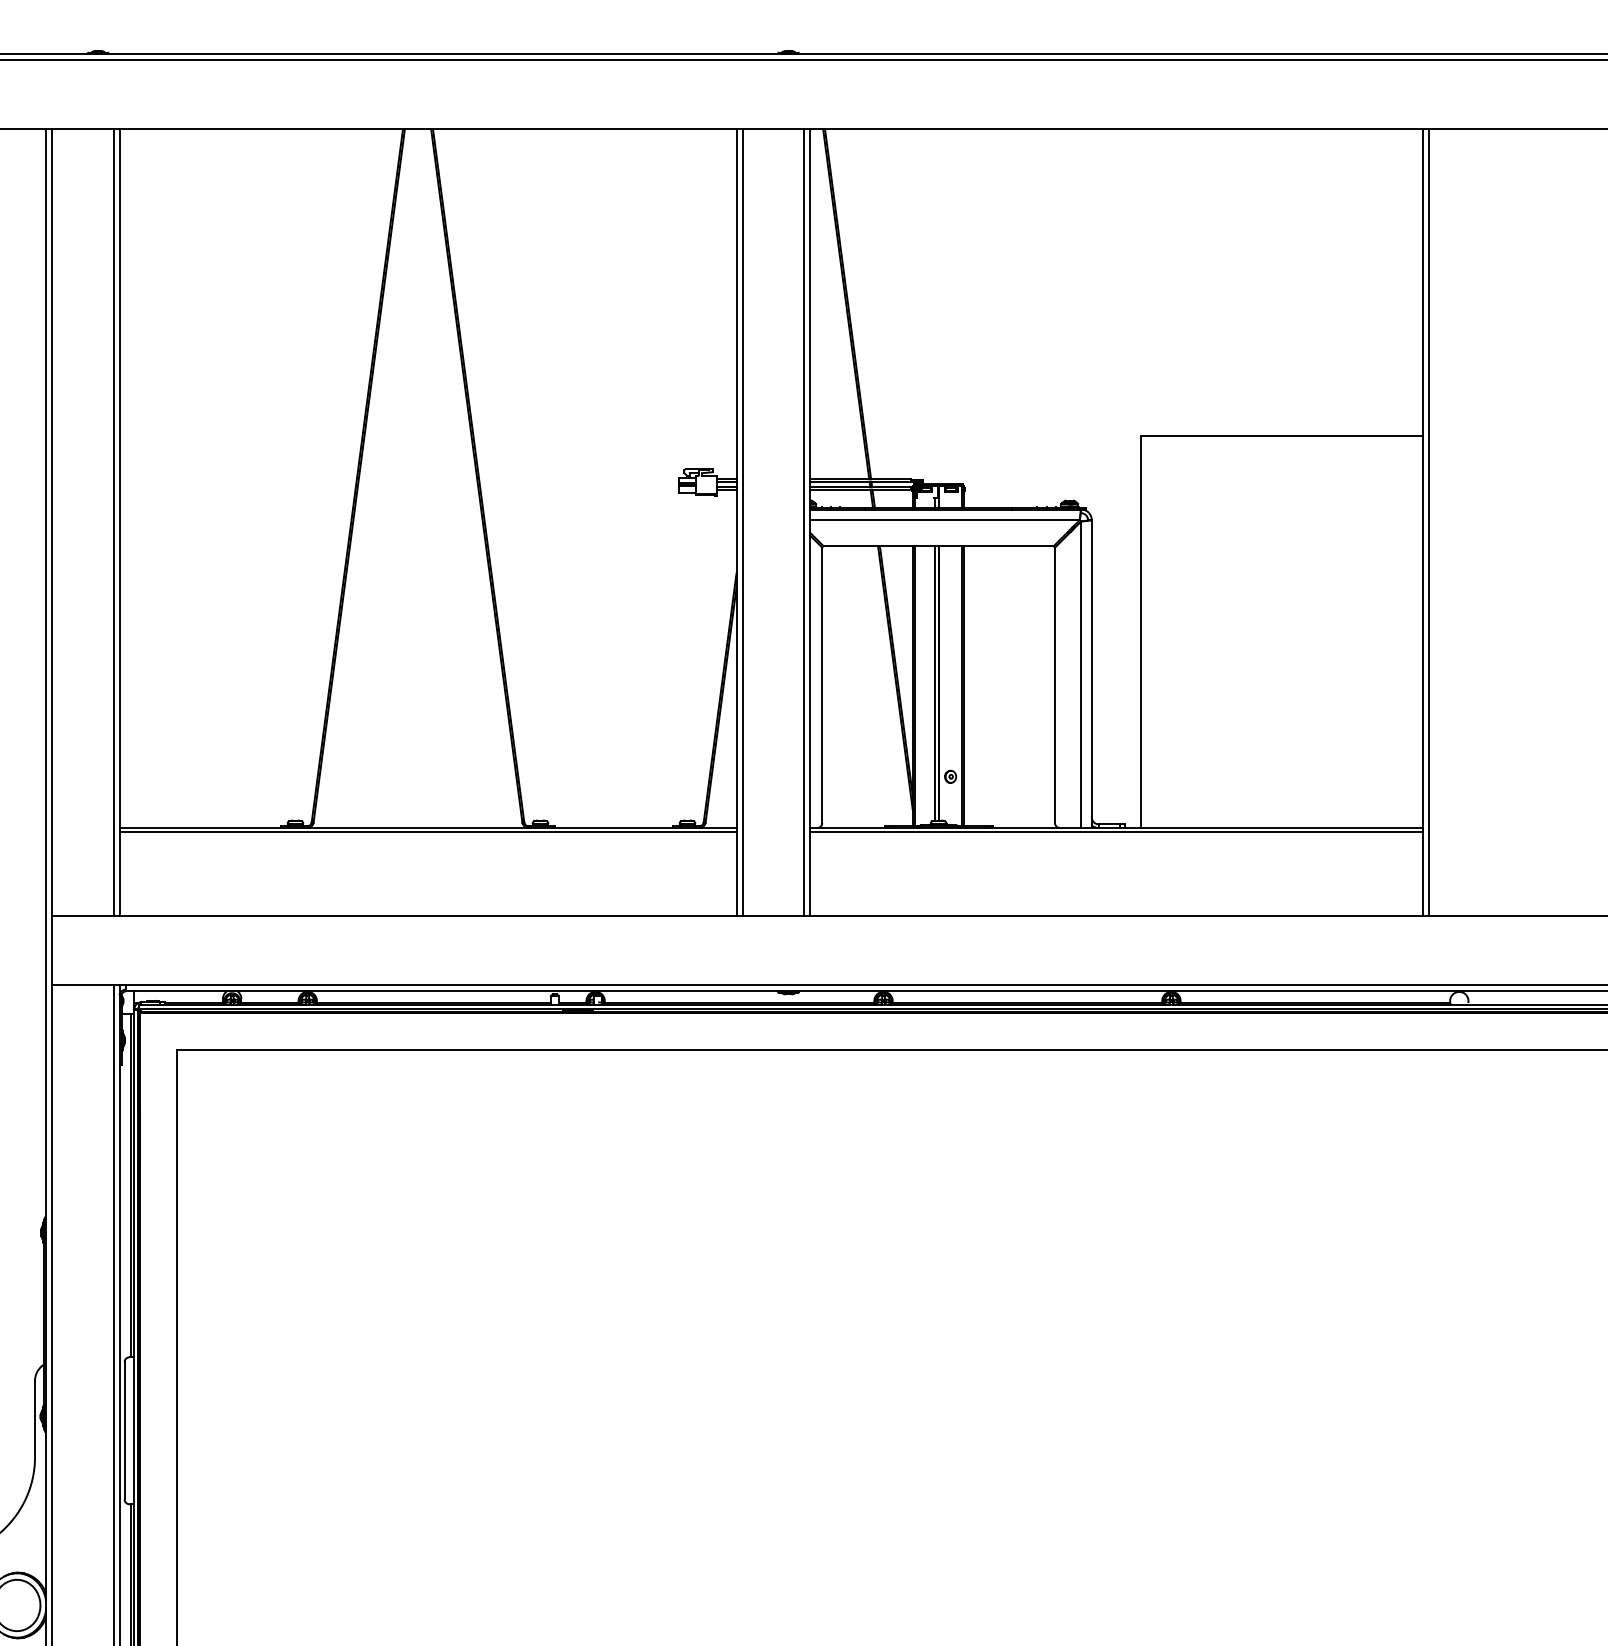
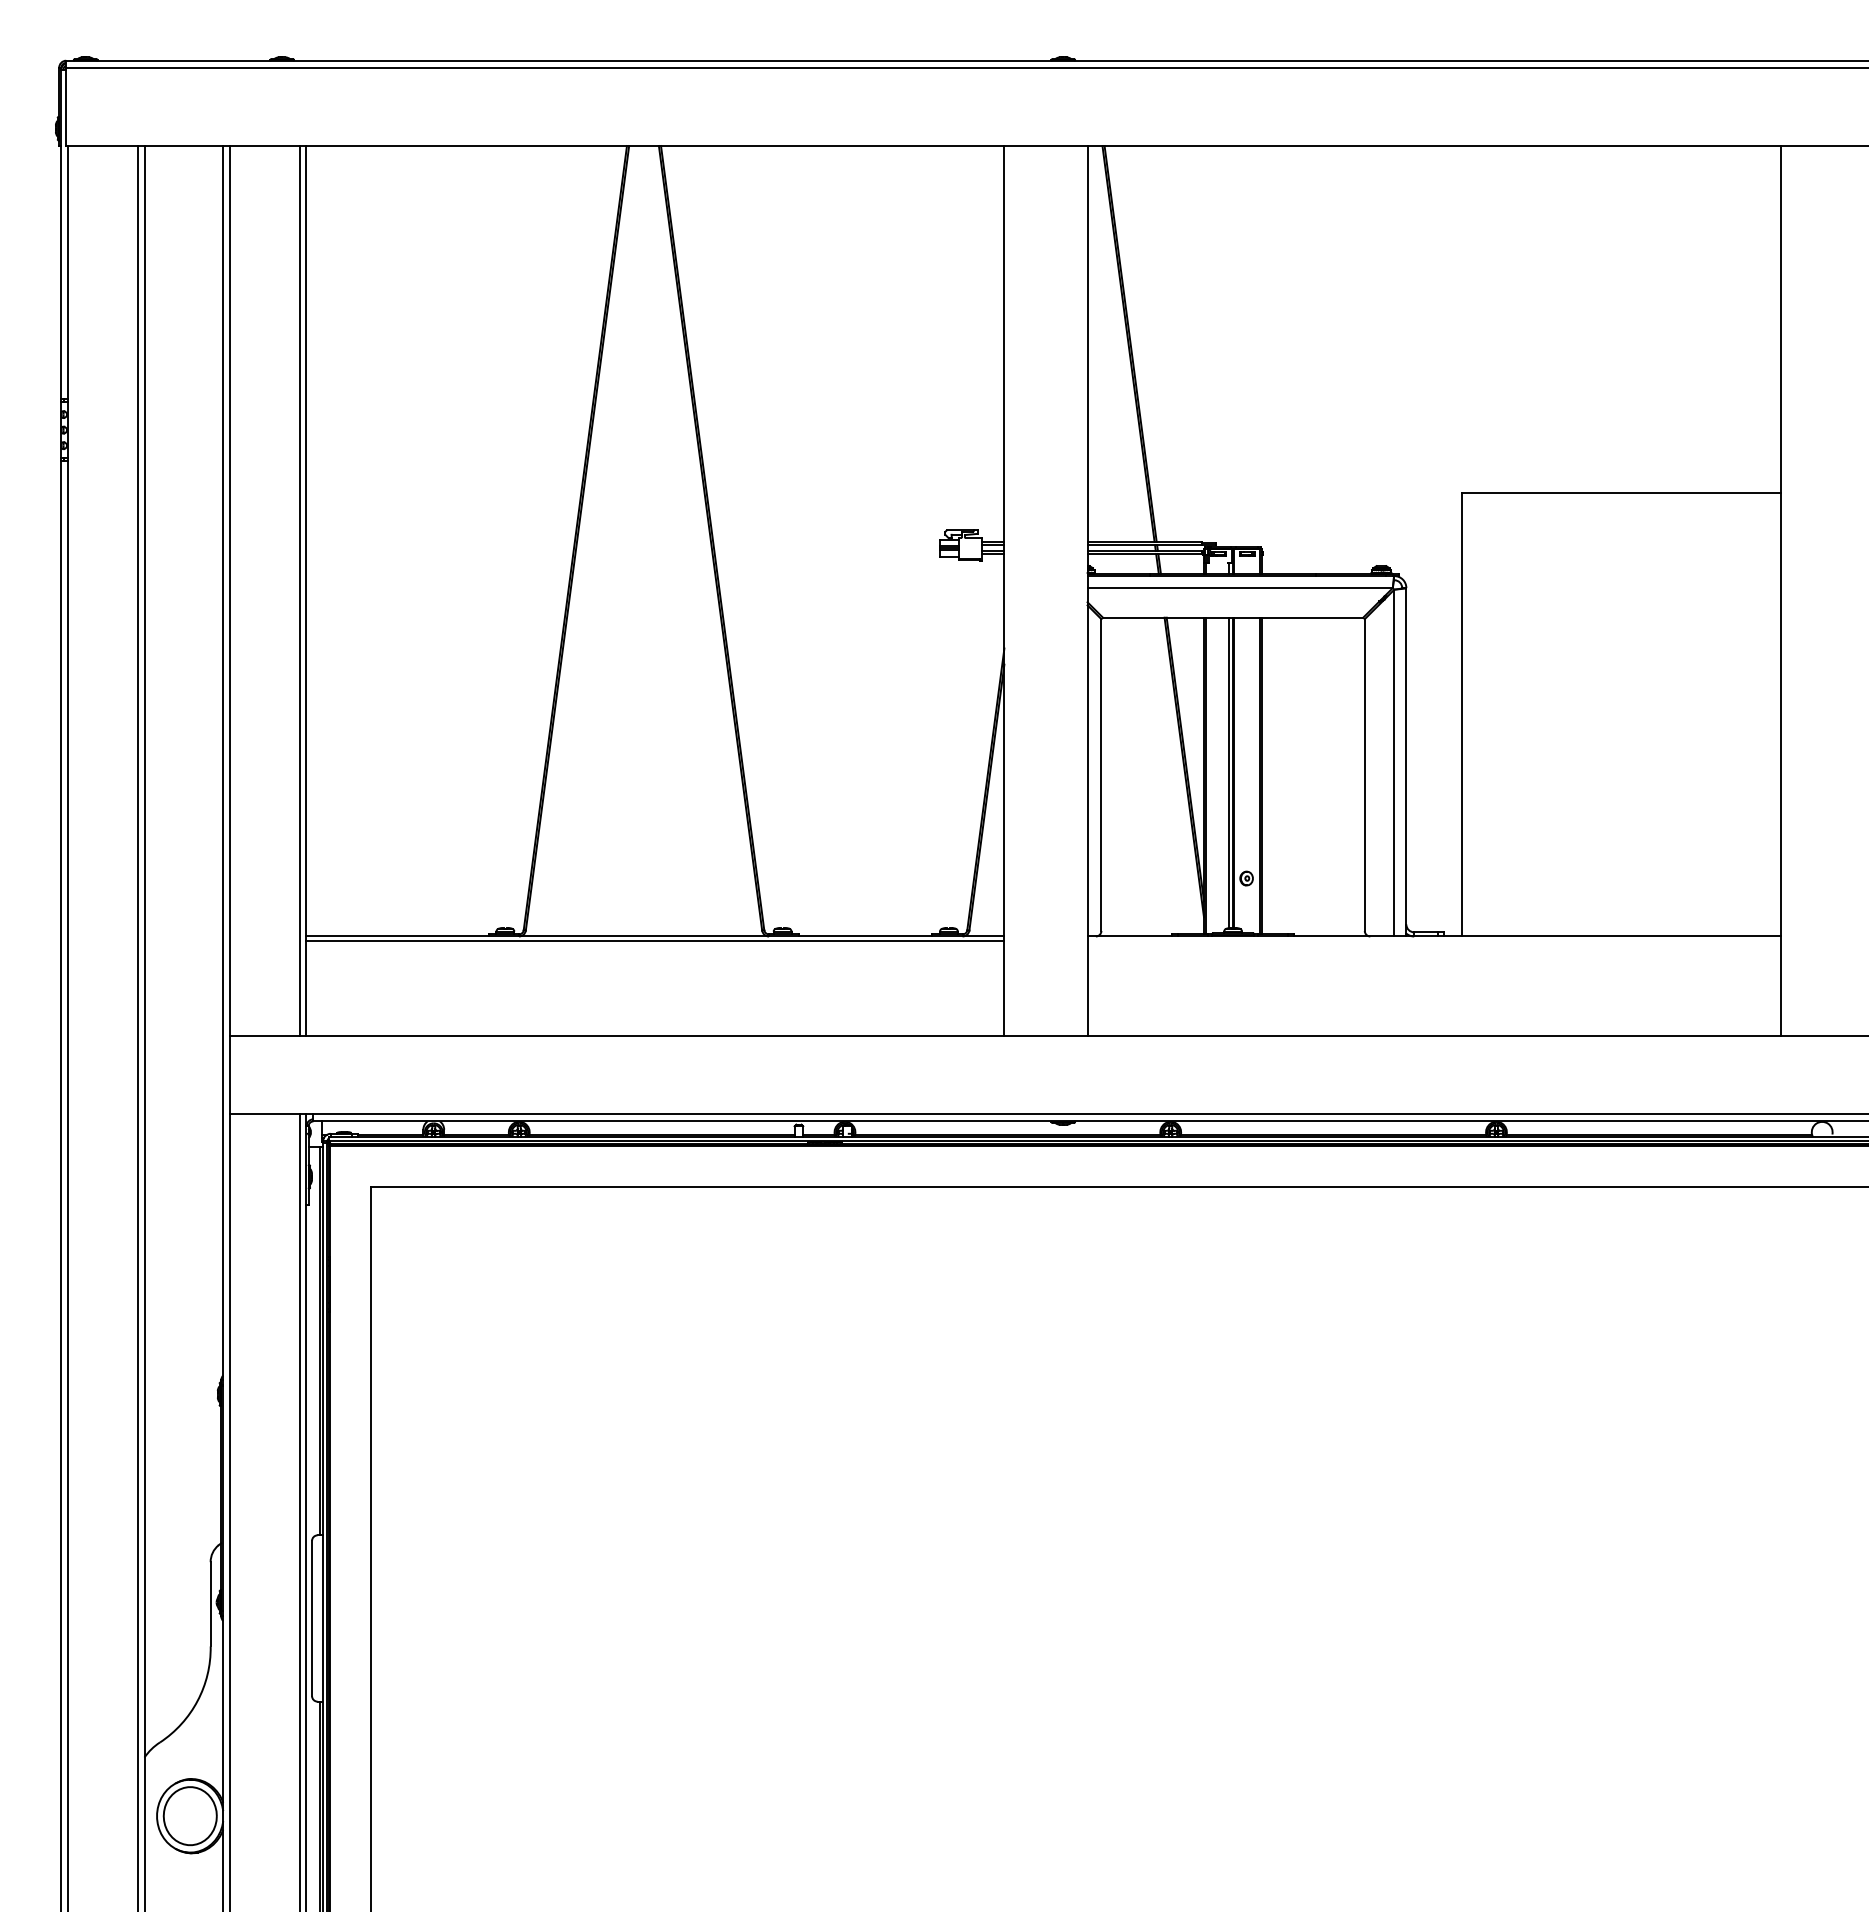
line: (742, 523) -> (1011, 591), removed
line: (803, 523) -> (1080, 591), removed
line: (1428, 523) -> (1787, 591), removed
line: (1115, 831) -> (1433, 940), removed

